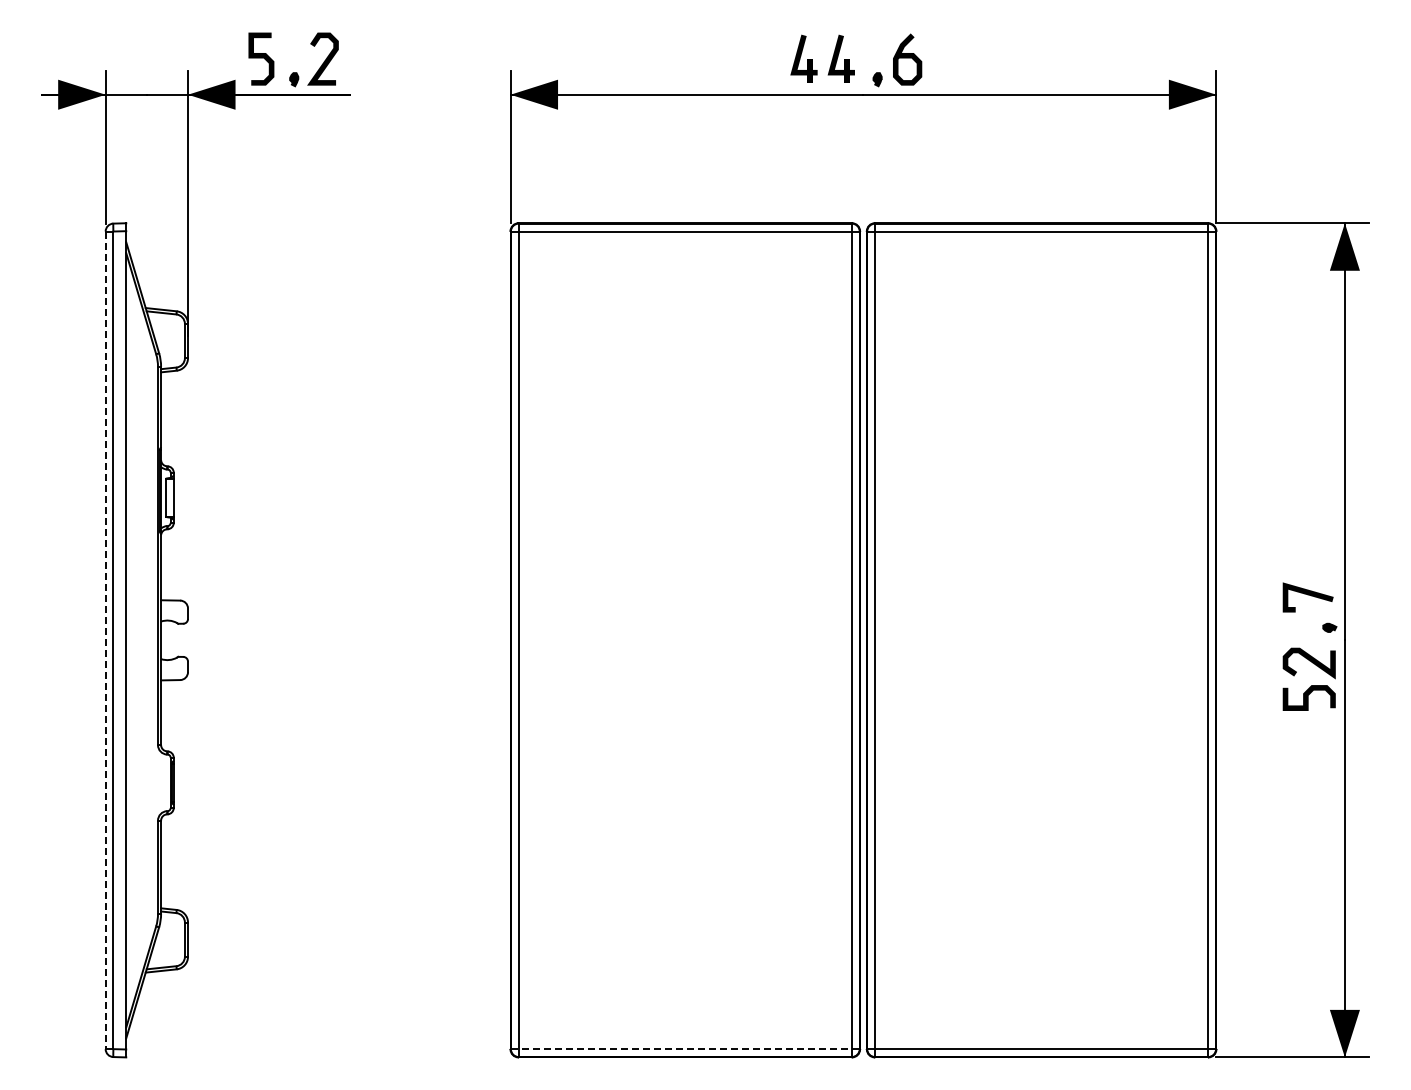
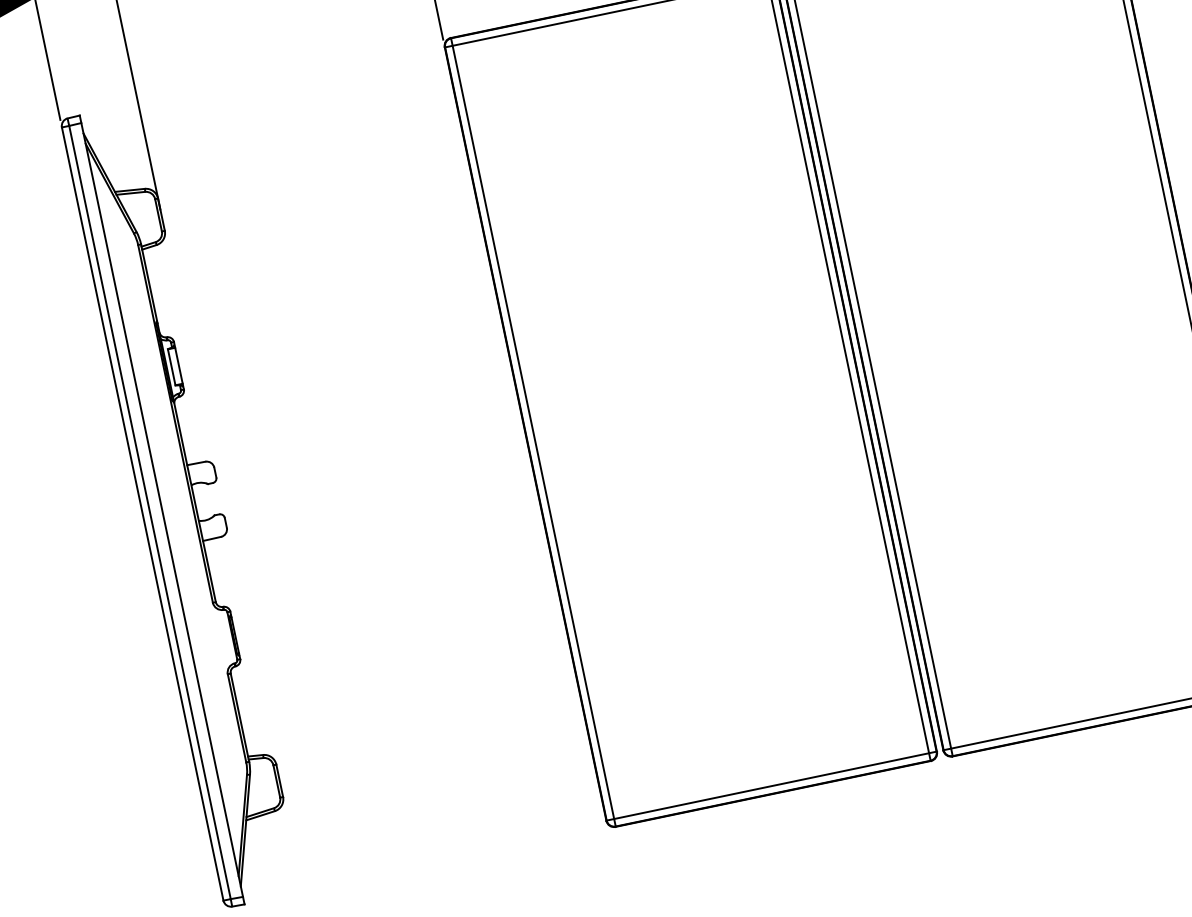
line: (105, 640) -> (142, 514), dashed -> solid
line: (685, 1049) -> (771, 786), dashed -> solid

